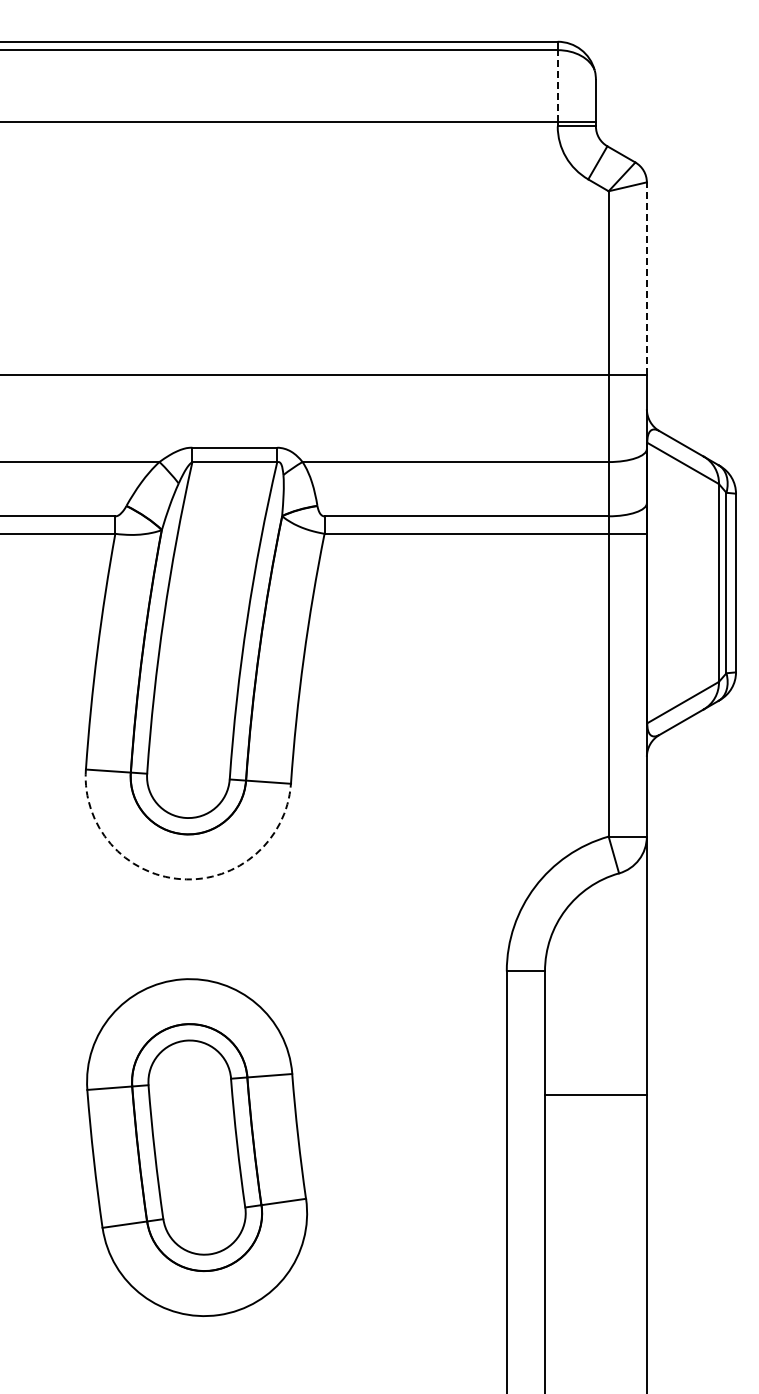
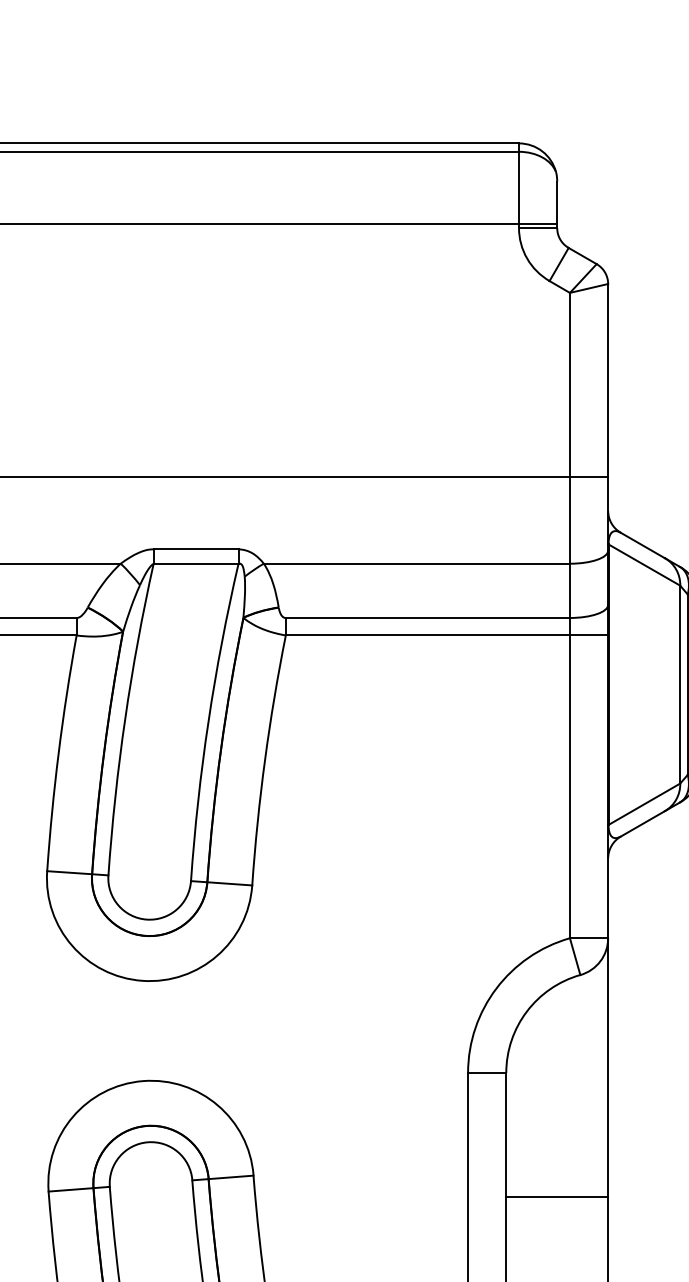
line: (557, 85) -> (518, 187), dashed -> solid
line: (646, 278) -> (607, 380), dashed -> solid
arc: (181, 879) -> (142, 981), dashed -> solid

